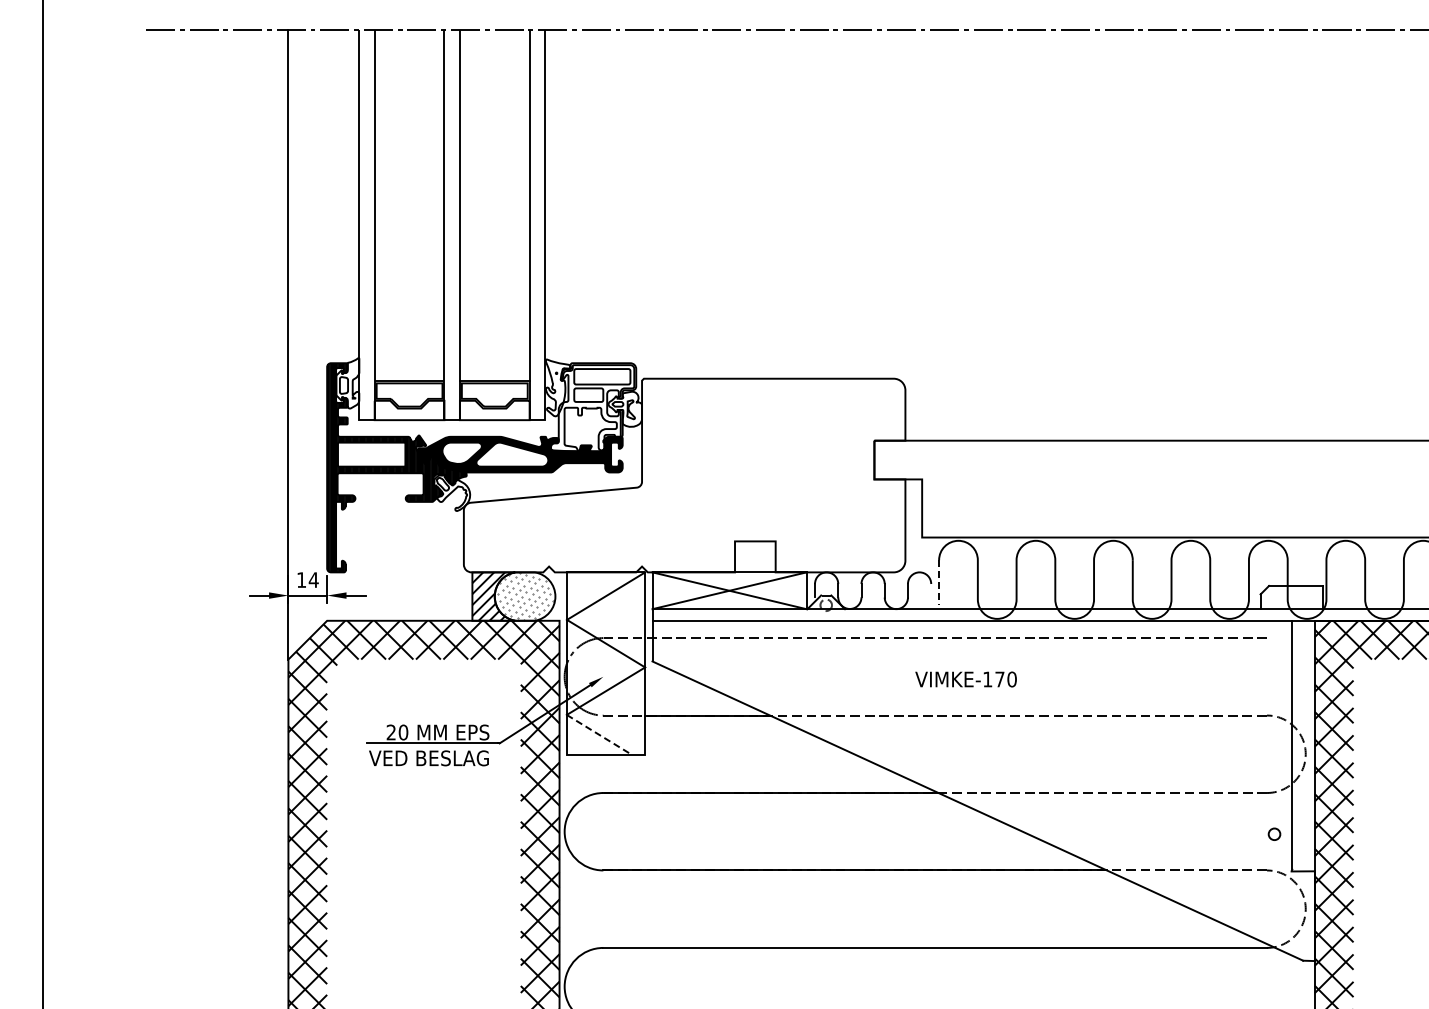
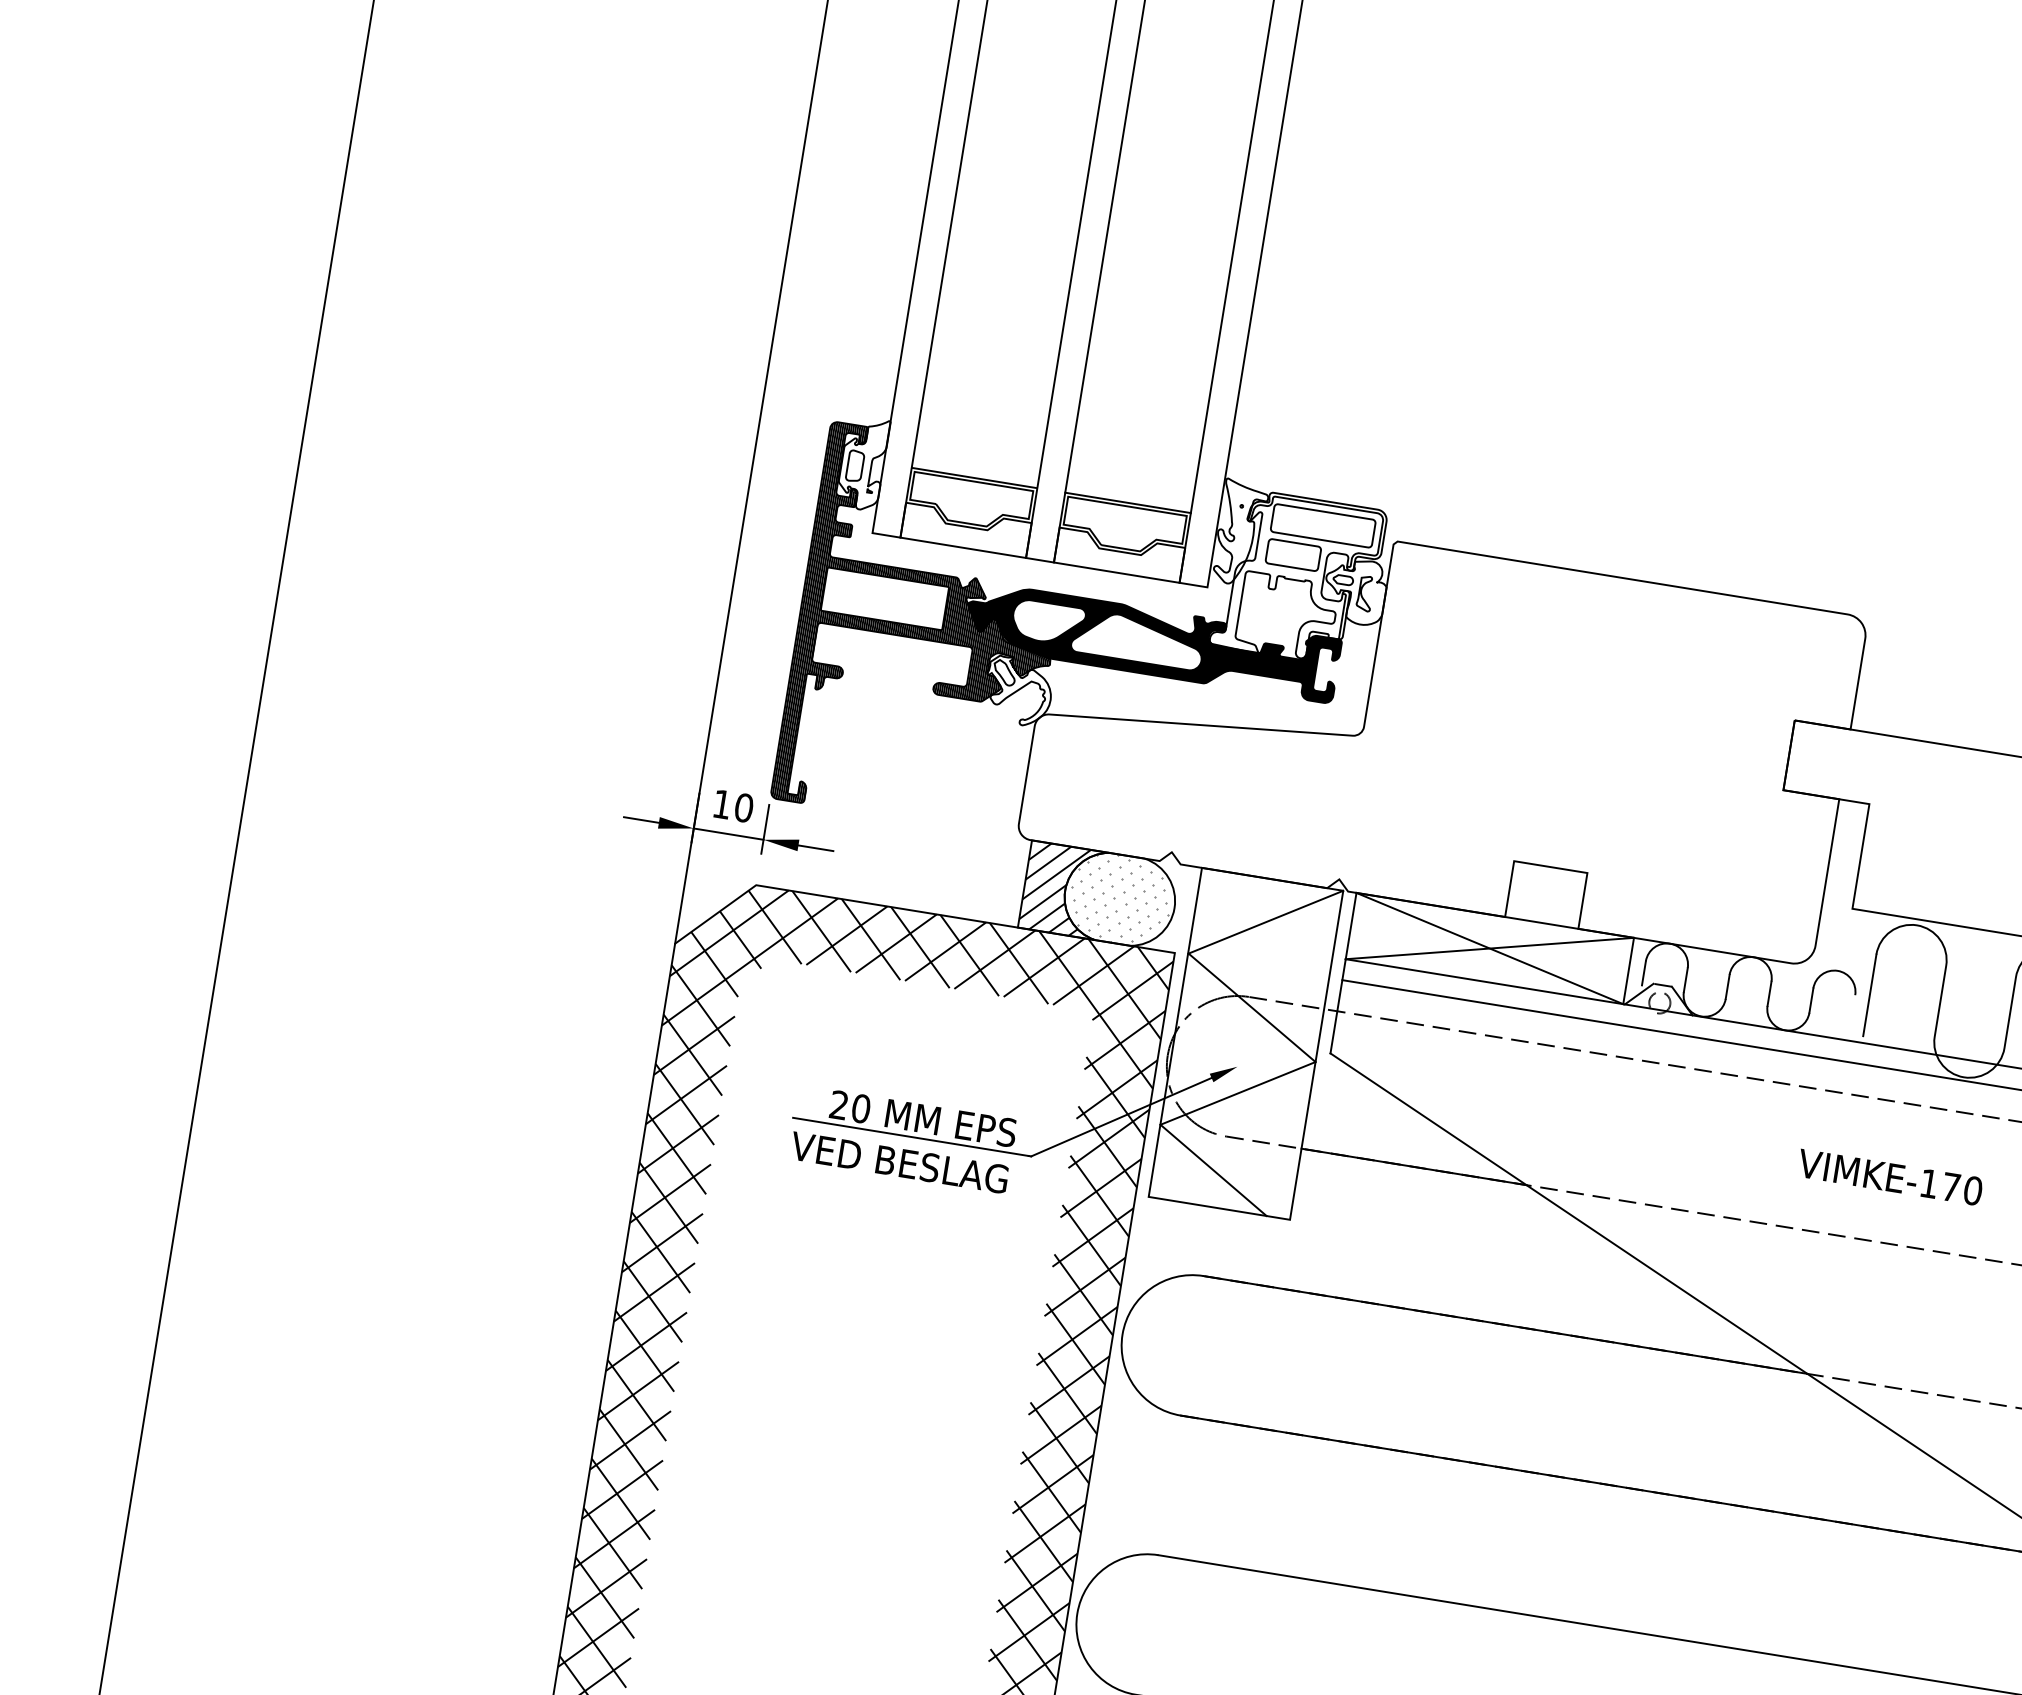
text: (313, 579) -> (743, 806), 14 -> 10
line: (939, 582) -> (1870, 994), dashed -> solid
line: (599, 735) -> (1213, 1171), dashed -> solid

